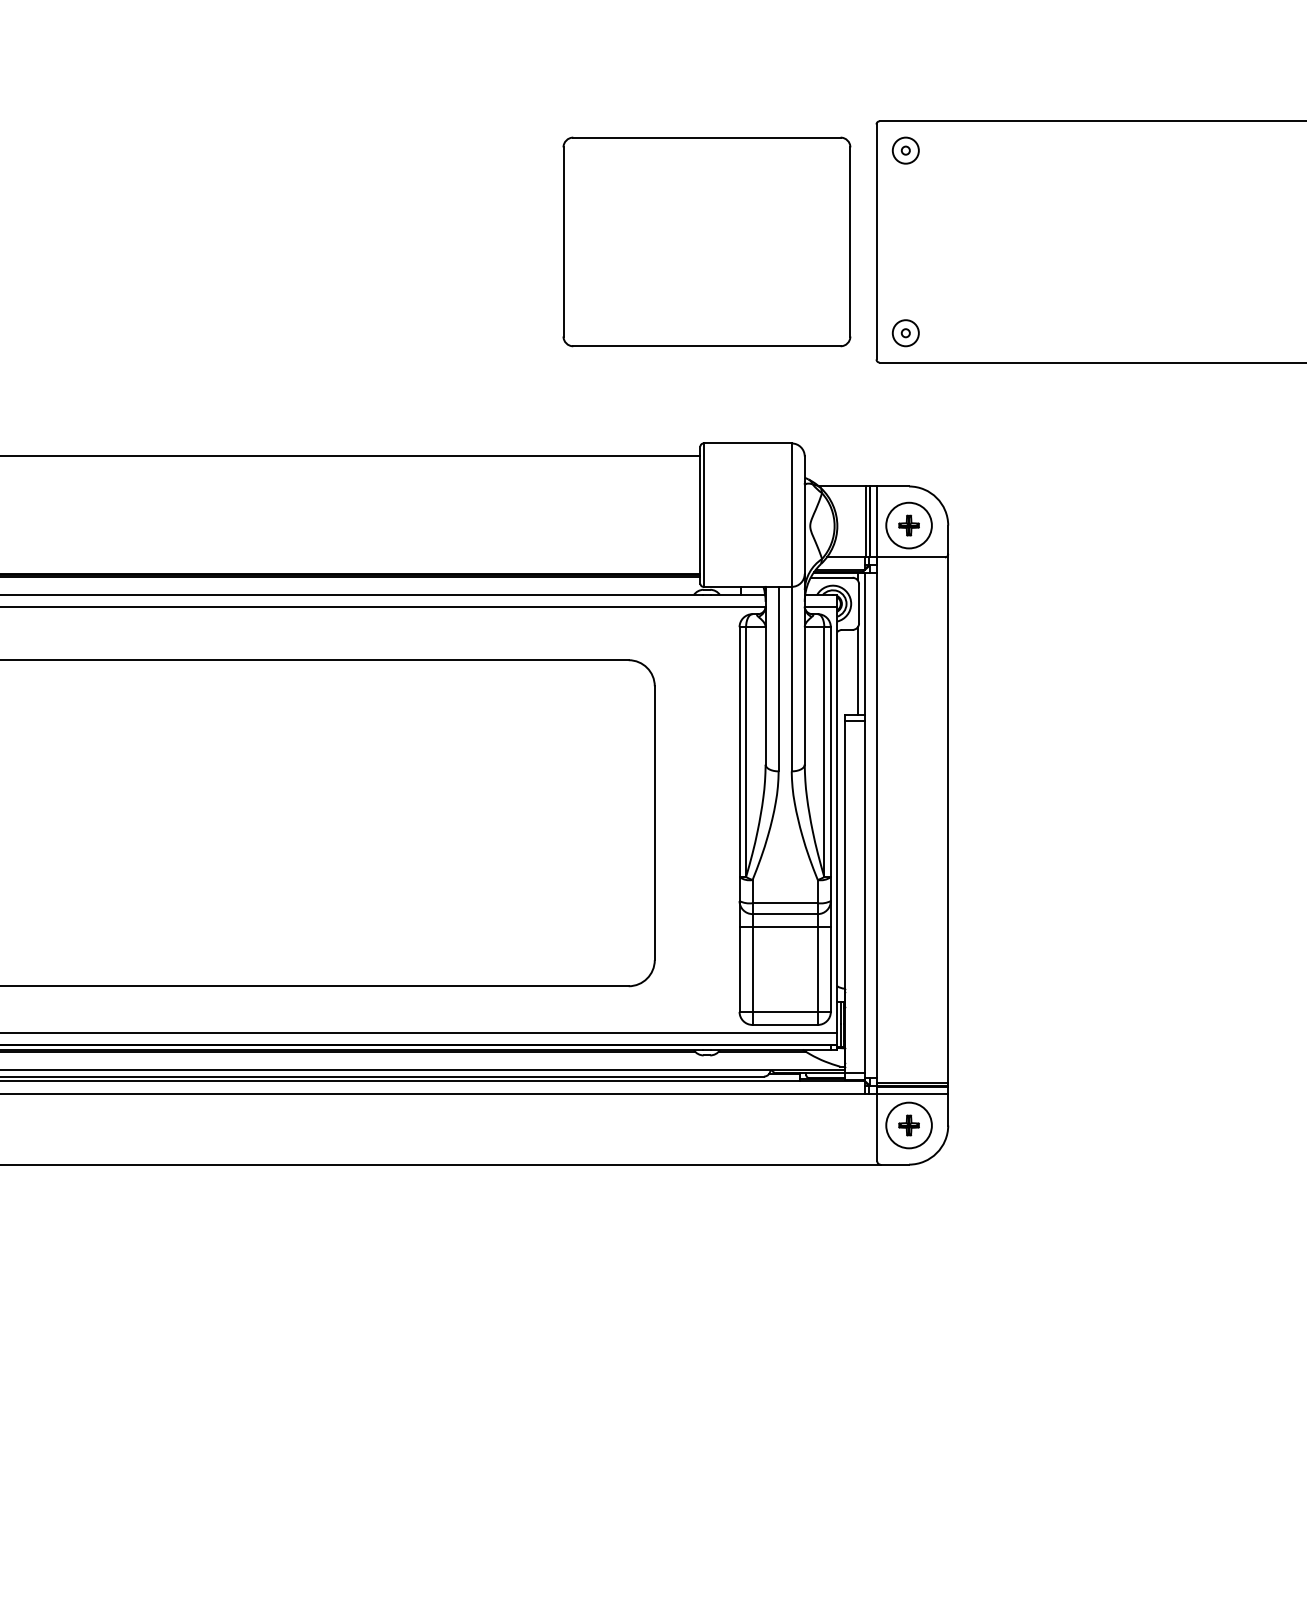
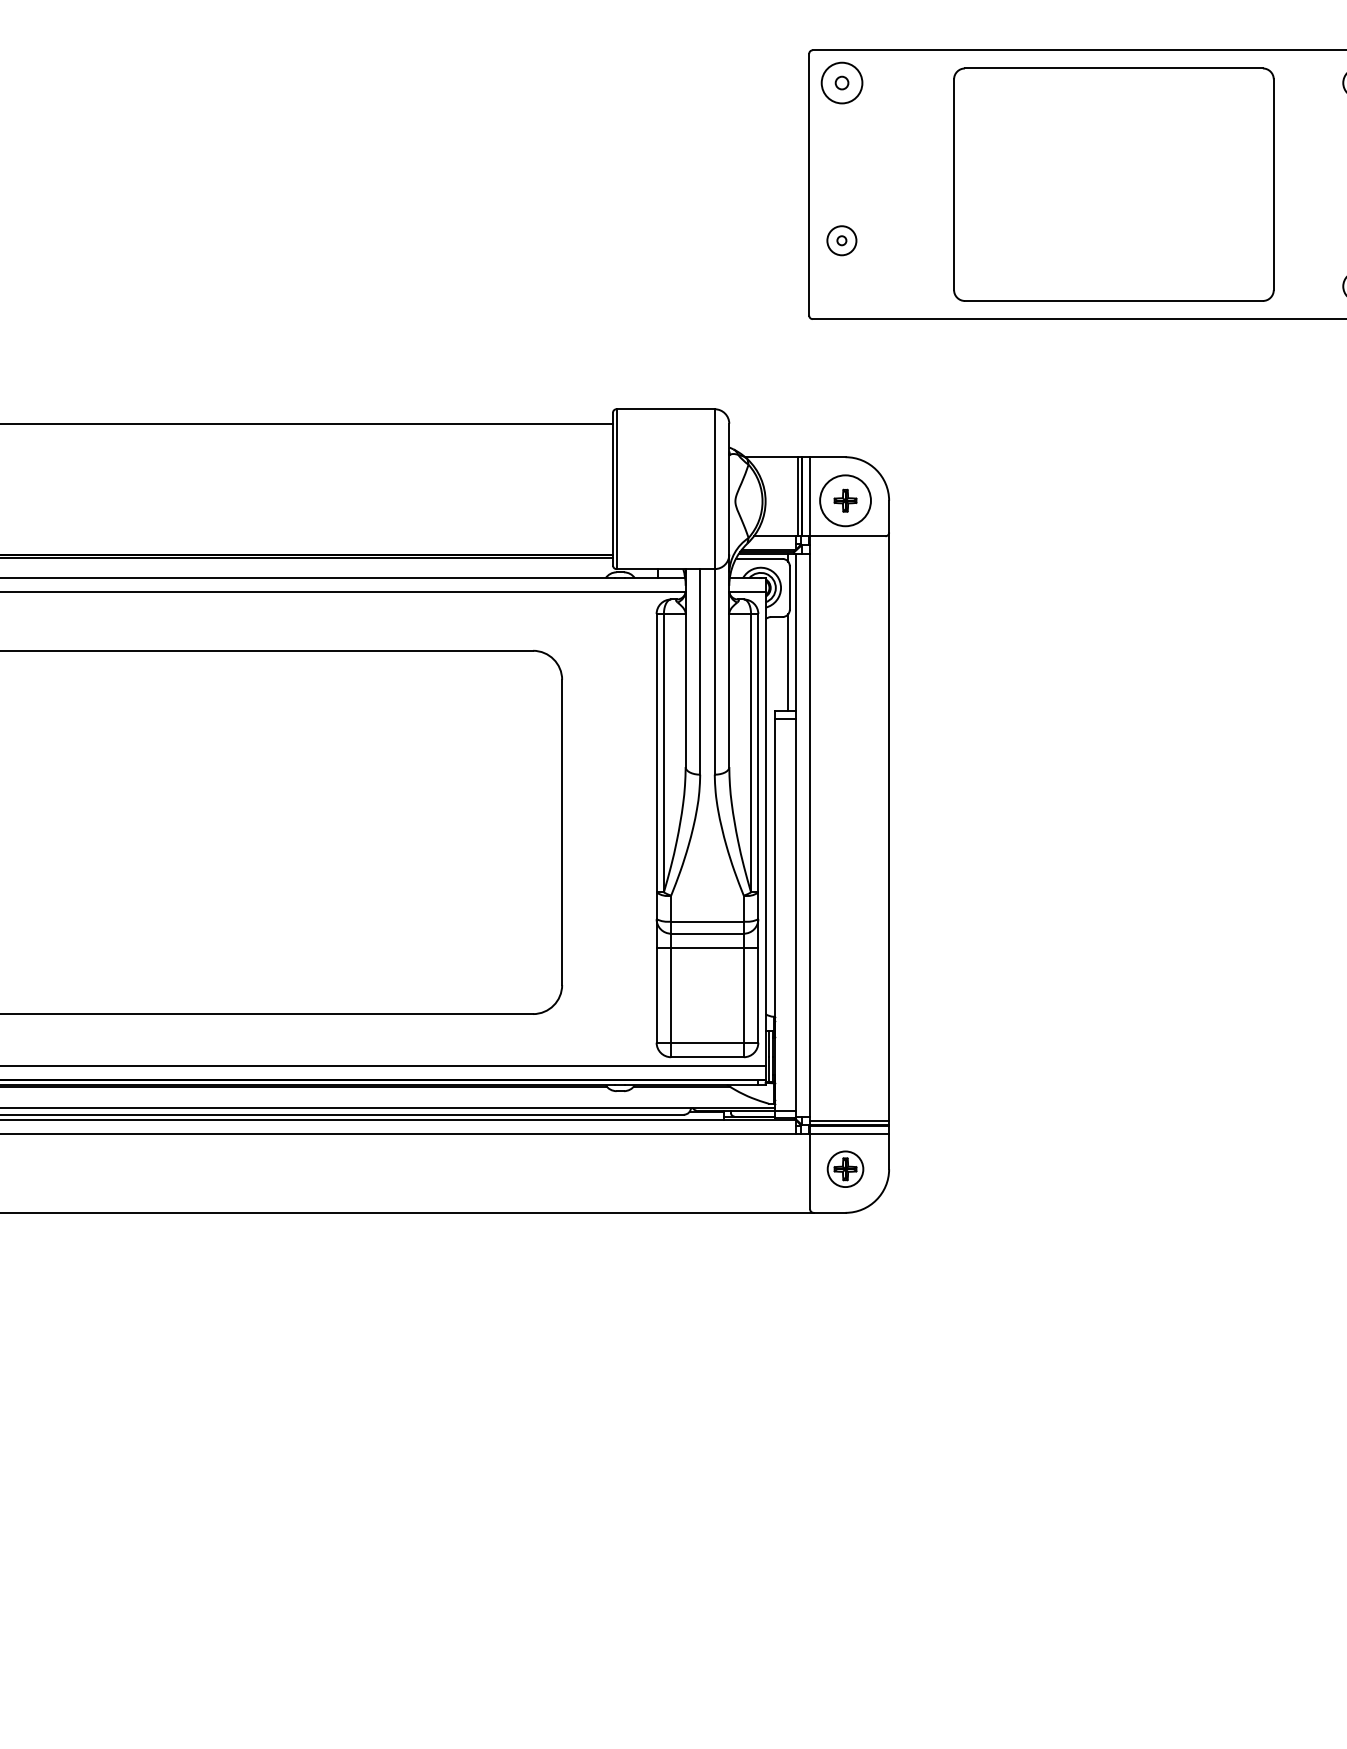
part: (905, 150) -> (841, 82), size x1.4
part: (706, 241) -> (1113, 184), moved
part: (905, 333) -> (841, 241), moved
circle: (908, 1125) -> (844, 1169), size x0.7

